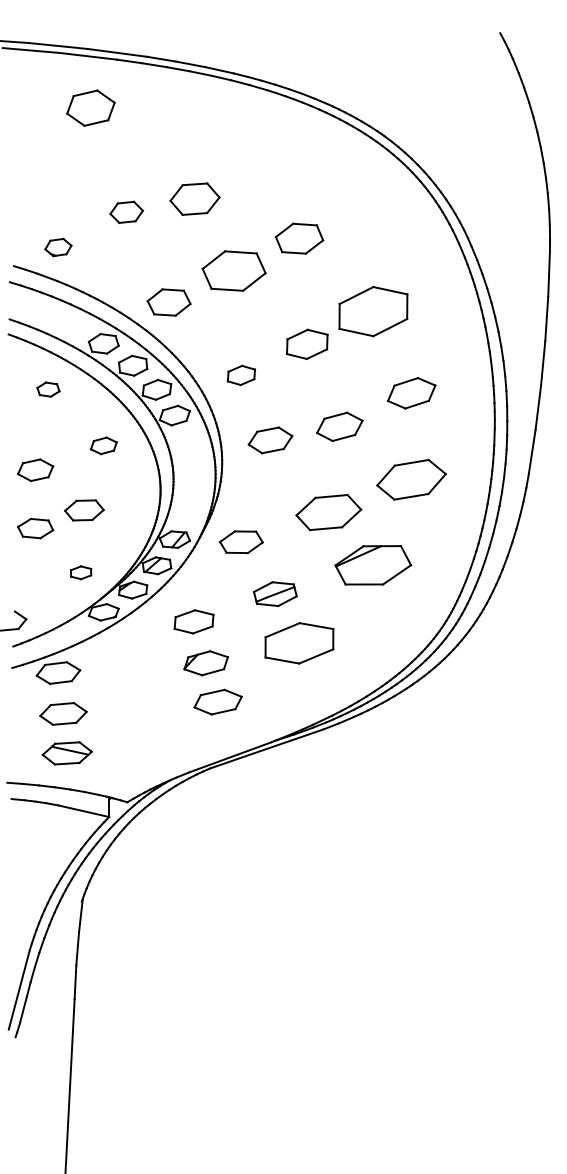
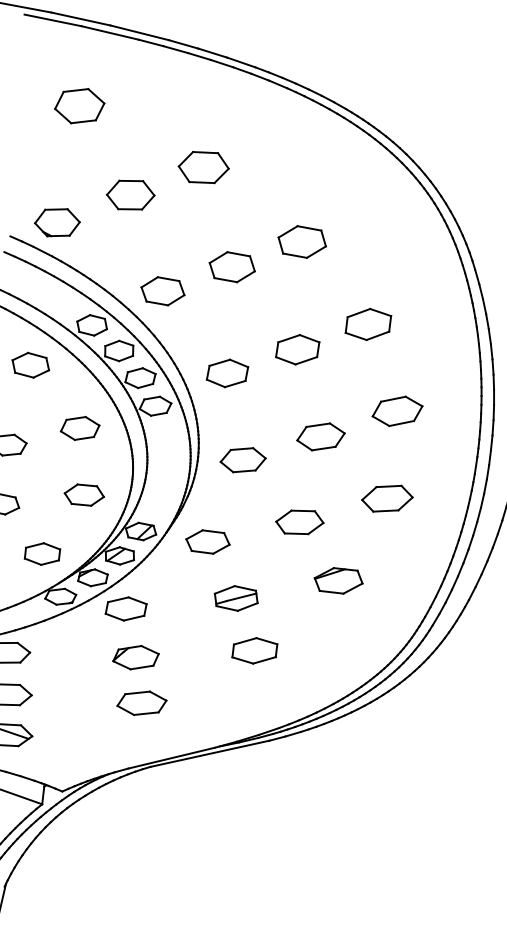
part: (90, 107) -> (79, 105), moved
part: (194, 198) -> (203, 166), moved
part: (126, 212) -> (130, 195), size x1.43
part: (58, 247) -> (57, 222), size x1.67
part: (233, 271) -> (231, 267), size x0.71
part: (373, 311) -> (368, 324), size x0.62
part: (241, 375) -> (227, 373), size x1.43
part: (48, 389) -> (30, 365), size x1.67
part: (270, 440) -> (243, 460), moved
part: (103, 445) -> (79, 428), size x1.43
part: (411, 479) -> (387, 498), size x0.71
part: (84, 510) -> (84, 495), moved
part: (328, 512) -> (299, 522), size x0.71
part: (373, 565) -> (338, 580), size x0.62
part: (80, 572) -> (41, 553), size x1.67
part: (193, 621) -> (125, 608), moved
part: (299, 642) -> (254, 650), size x0.62
part: (205, 663) -> (135, 657), moved
part: (217, 701) -> (141, 702), moved

